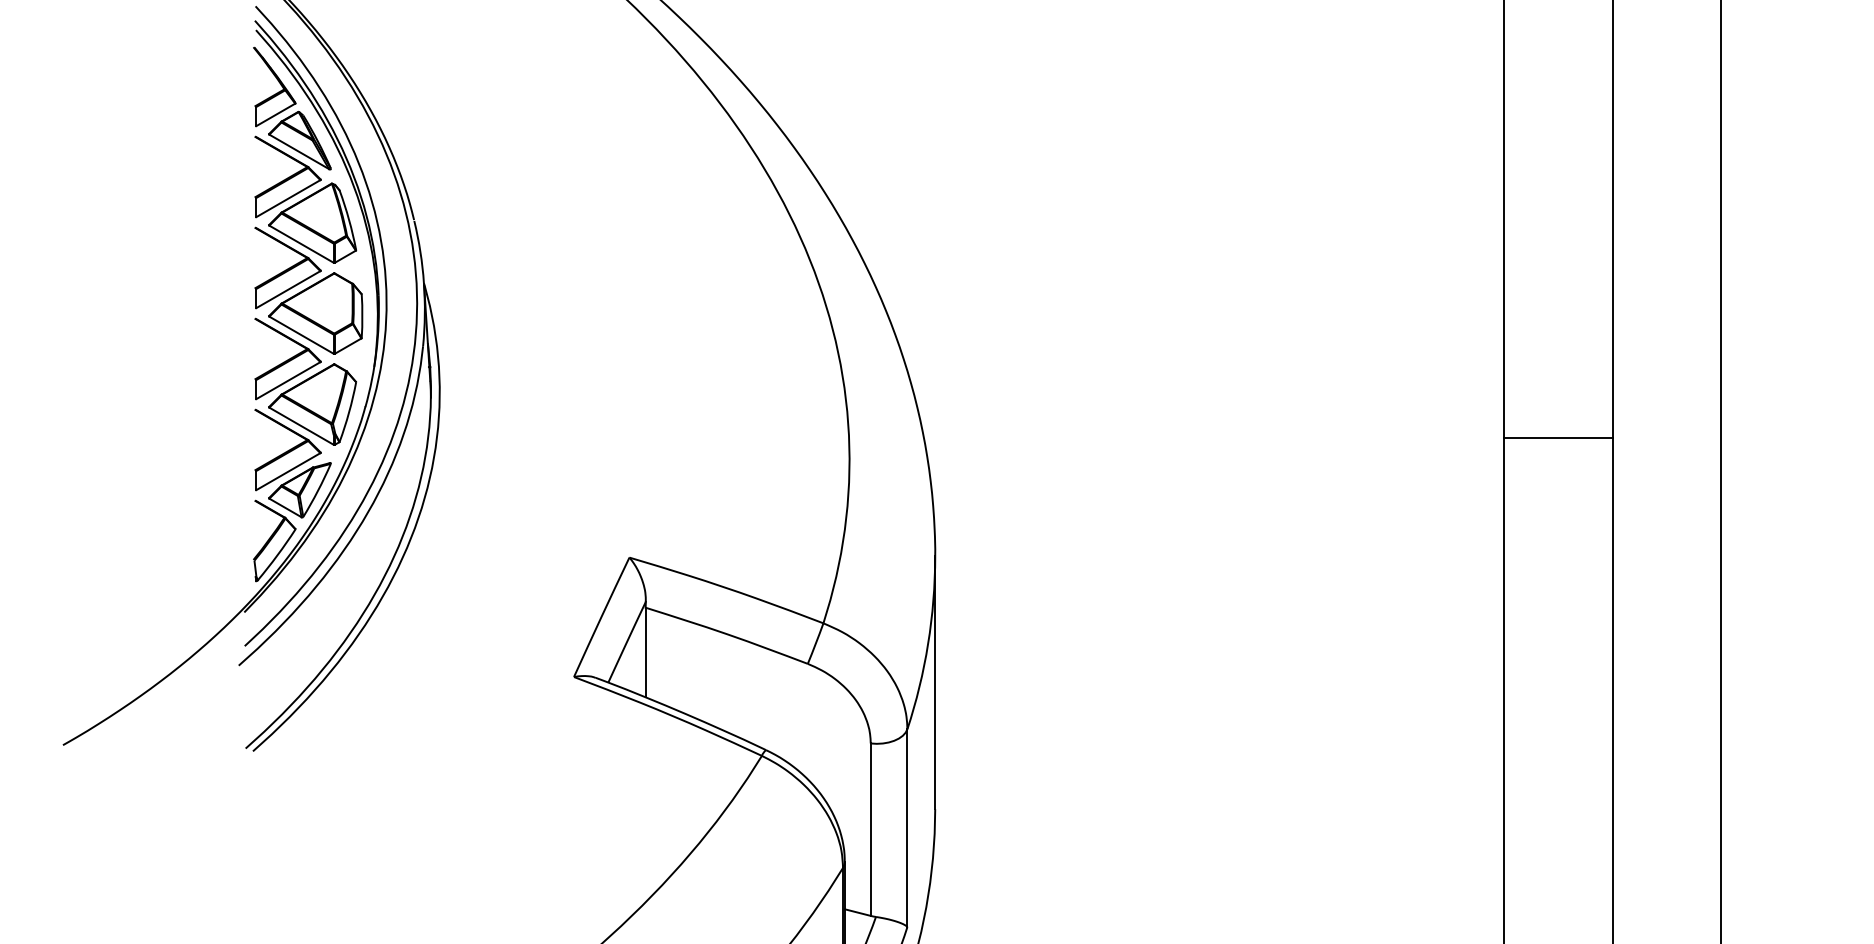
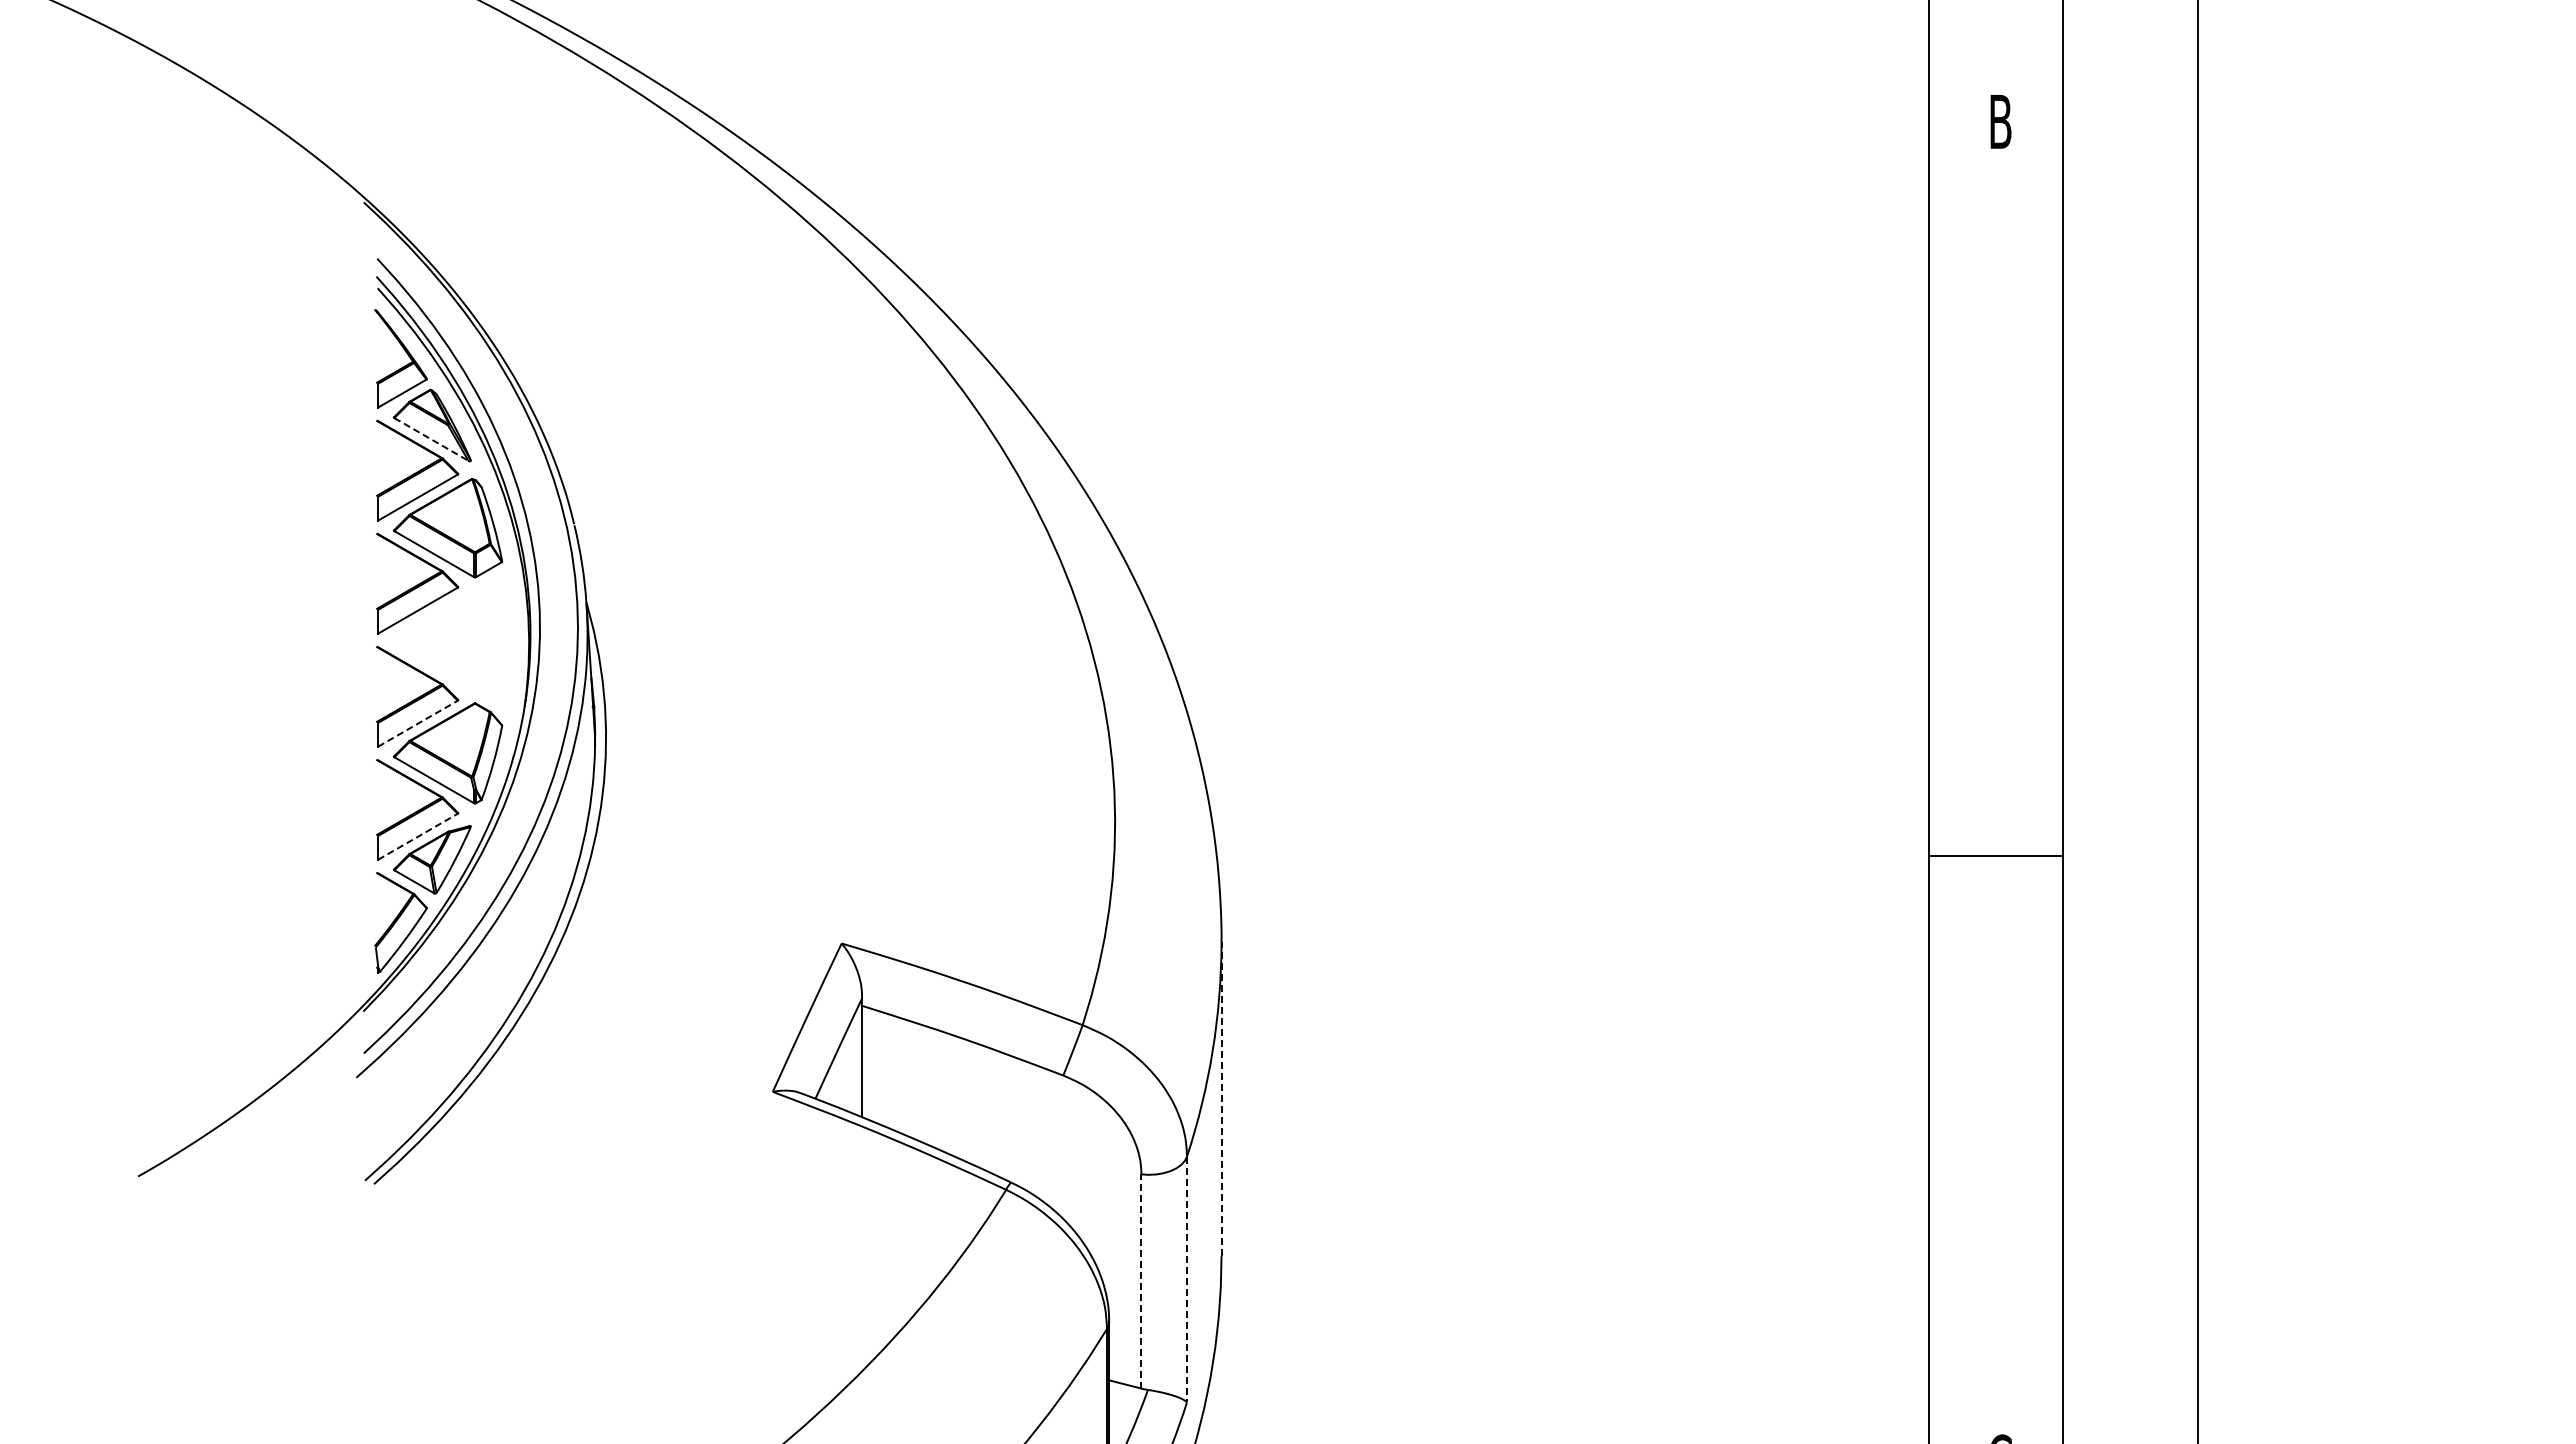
line: (299, 151) -> (431, 439), solid -> dashed
part: (315, 313) -> (451, 640), removed
line: (288, 380) -> (418, 723), solid -> dashed
line: (1558, 438) -> (1995, 856), moved
line: (288, 471) -> (418, 836), solid -> dashed
line: (935, 682) -> (1221, 1098), solid -> dashed
line: (907, 828) -> (1186, 1279), solid -> dashed
line: (870, 829) -> (1141, 1281), solid -> dashed

